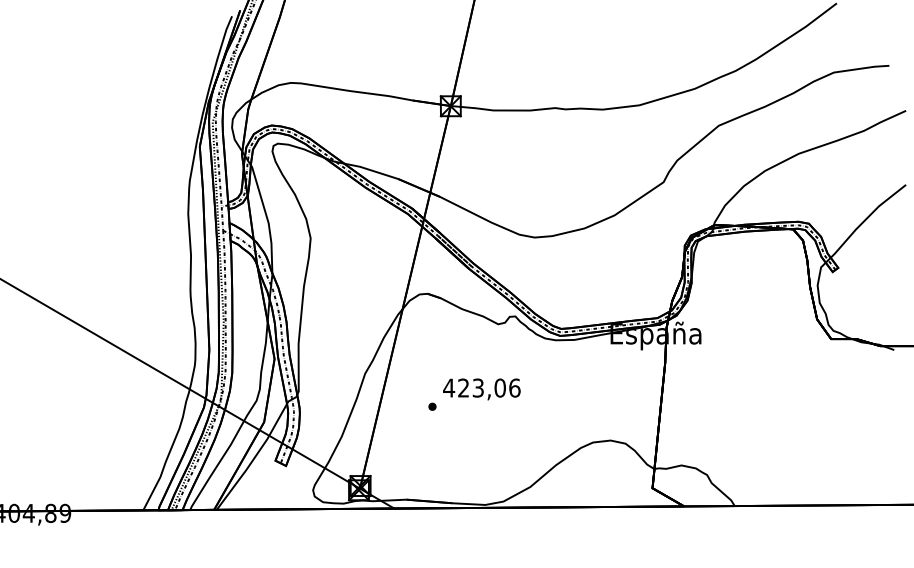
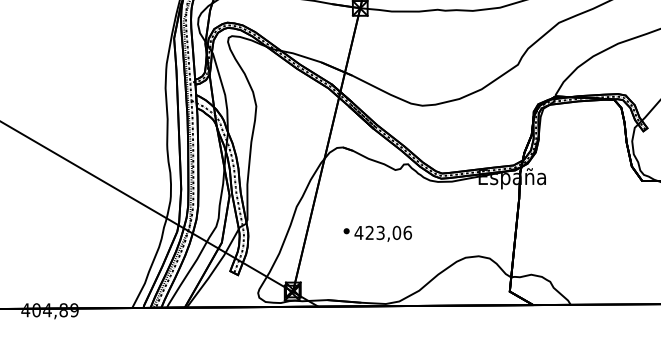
text: (481, 389) -> (382, 233), moved

